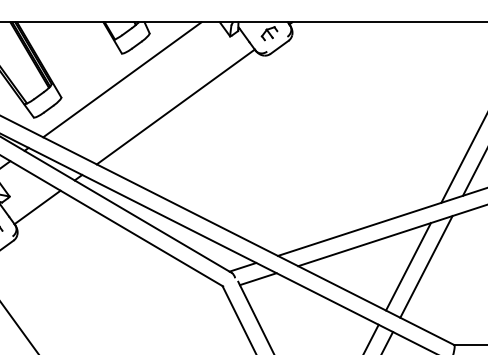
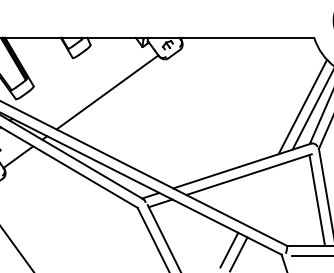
line: (123, 79) -> (73, 74), removed
line: (407, 266) -> (256, 195), removed
line: (425, 266) -> (268, 195), removed

